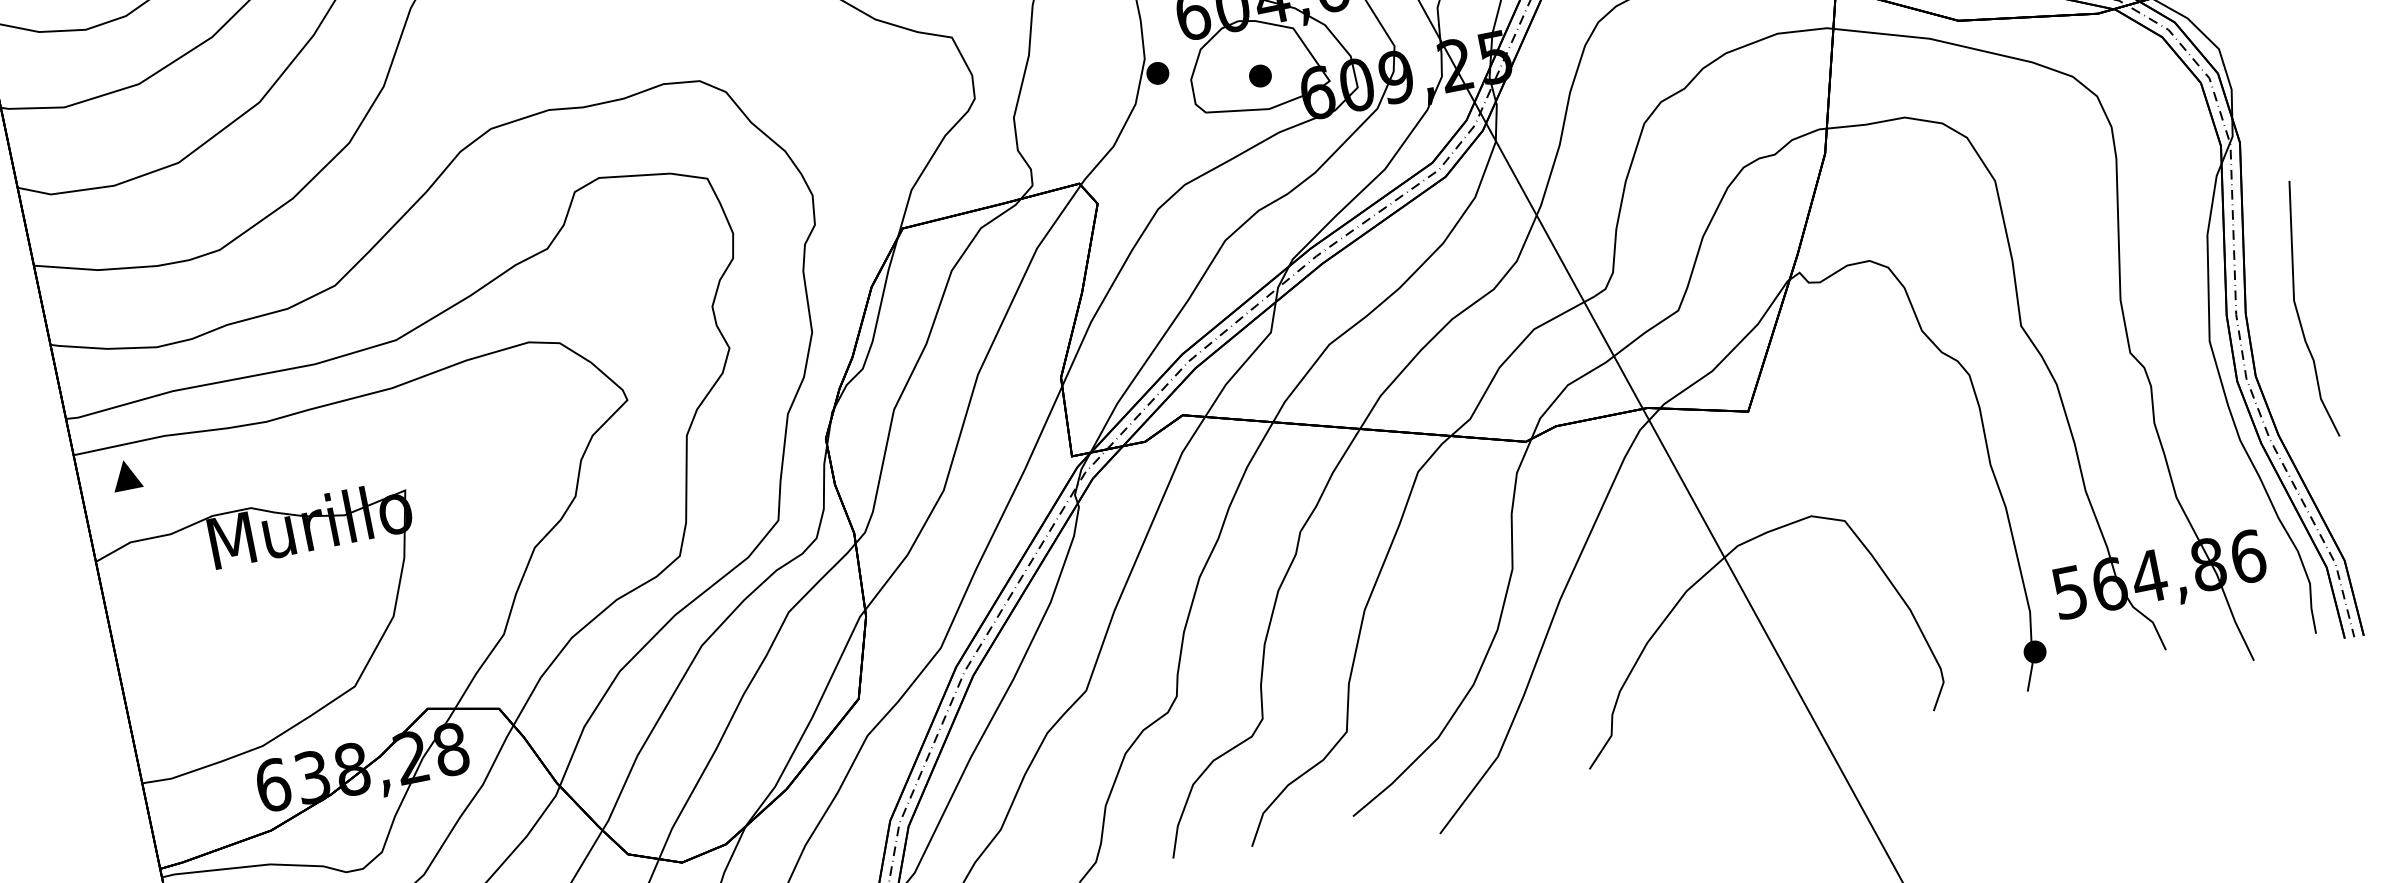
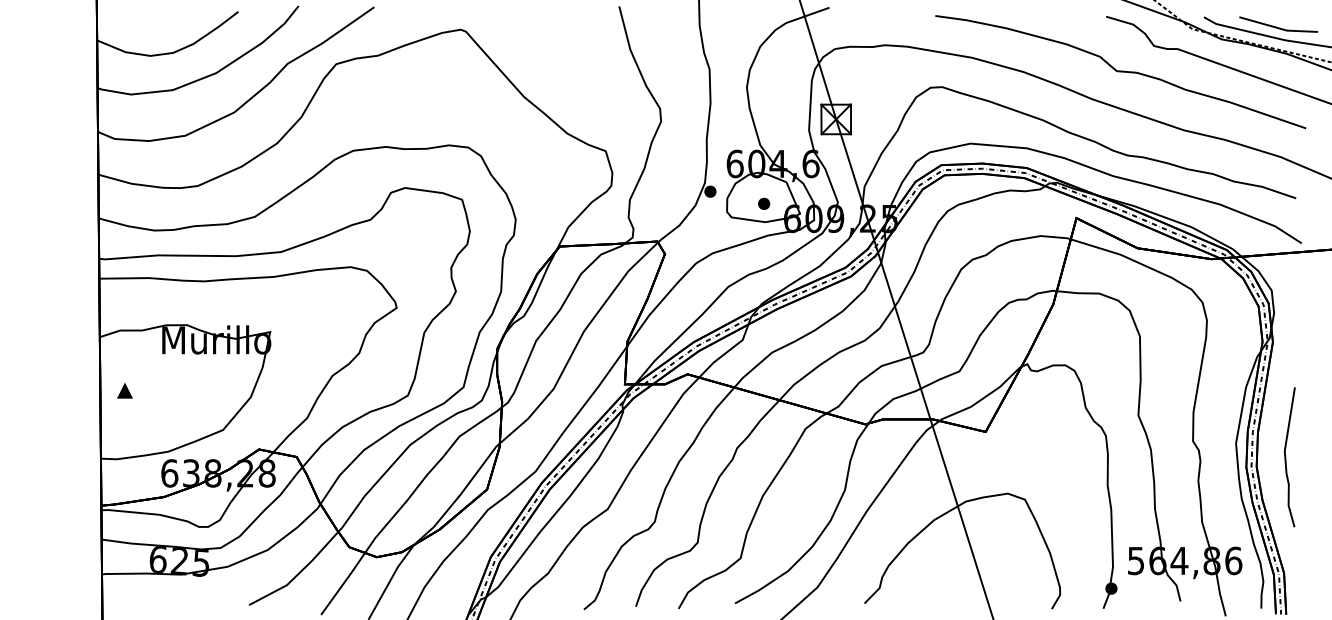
curve: (2299, 312) -> (1286, 457), moved
part: (125, 474) -> (124, 390), moved

